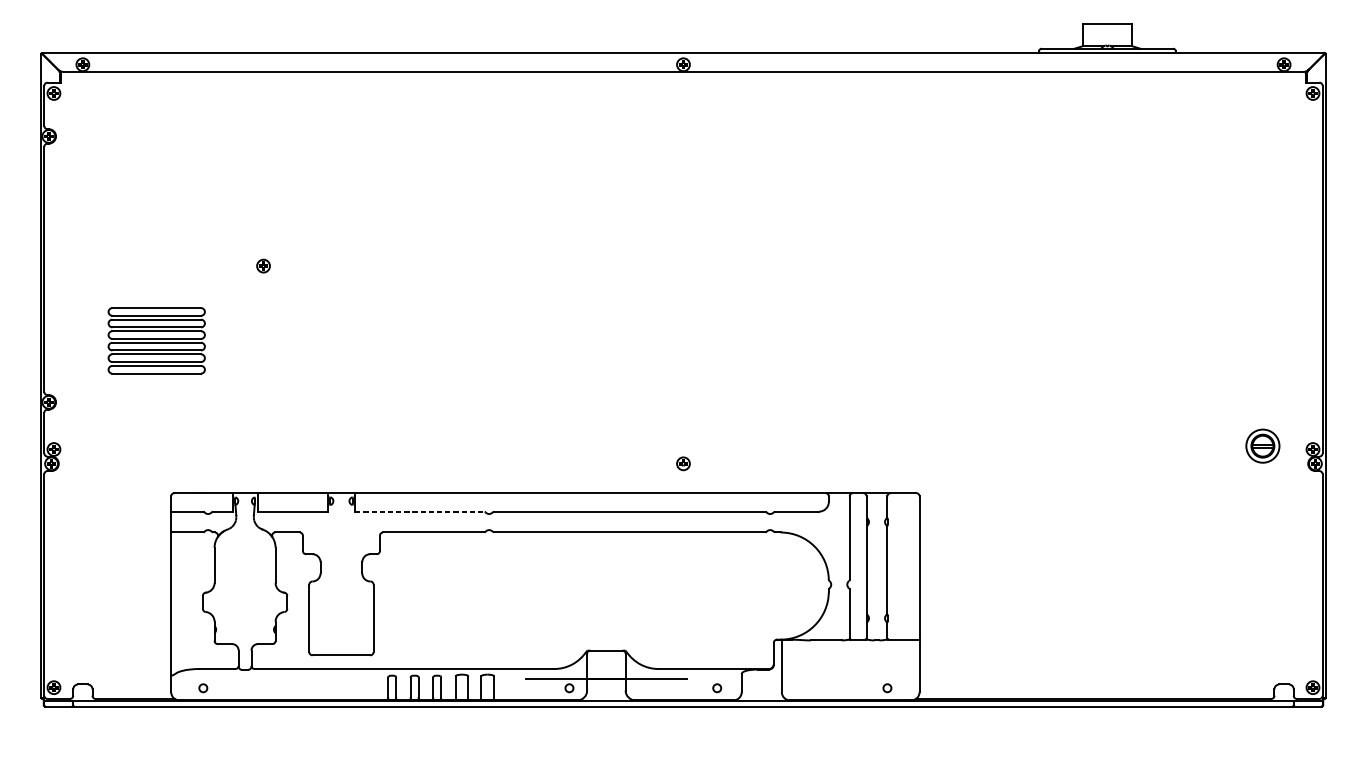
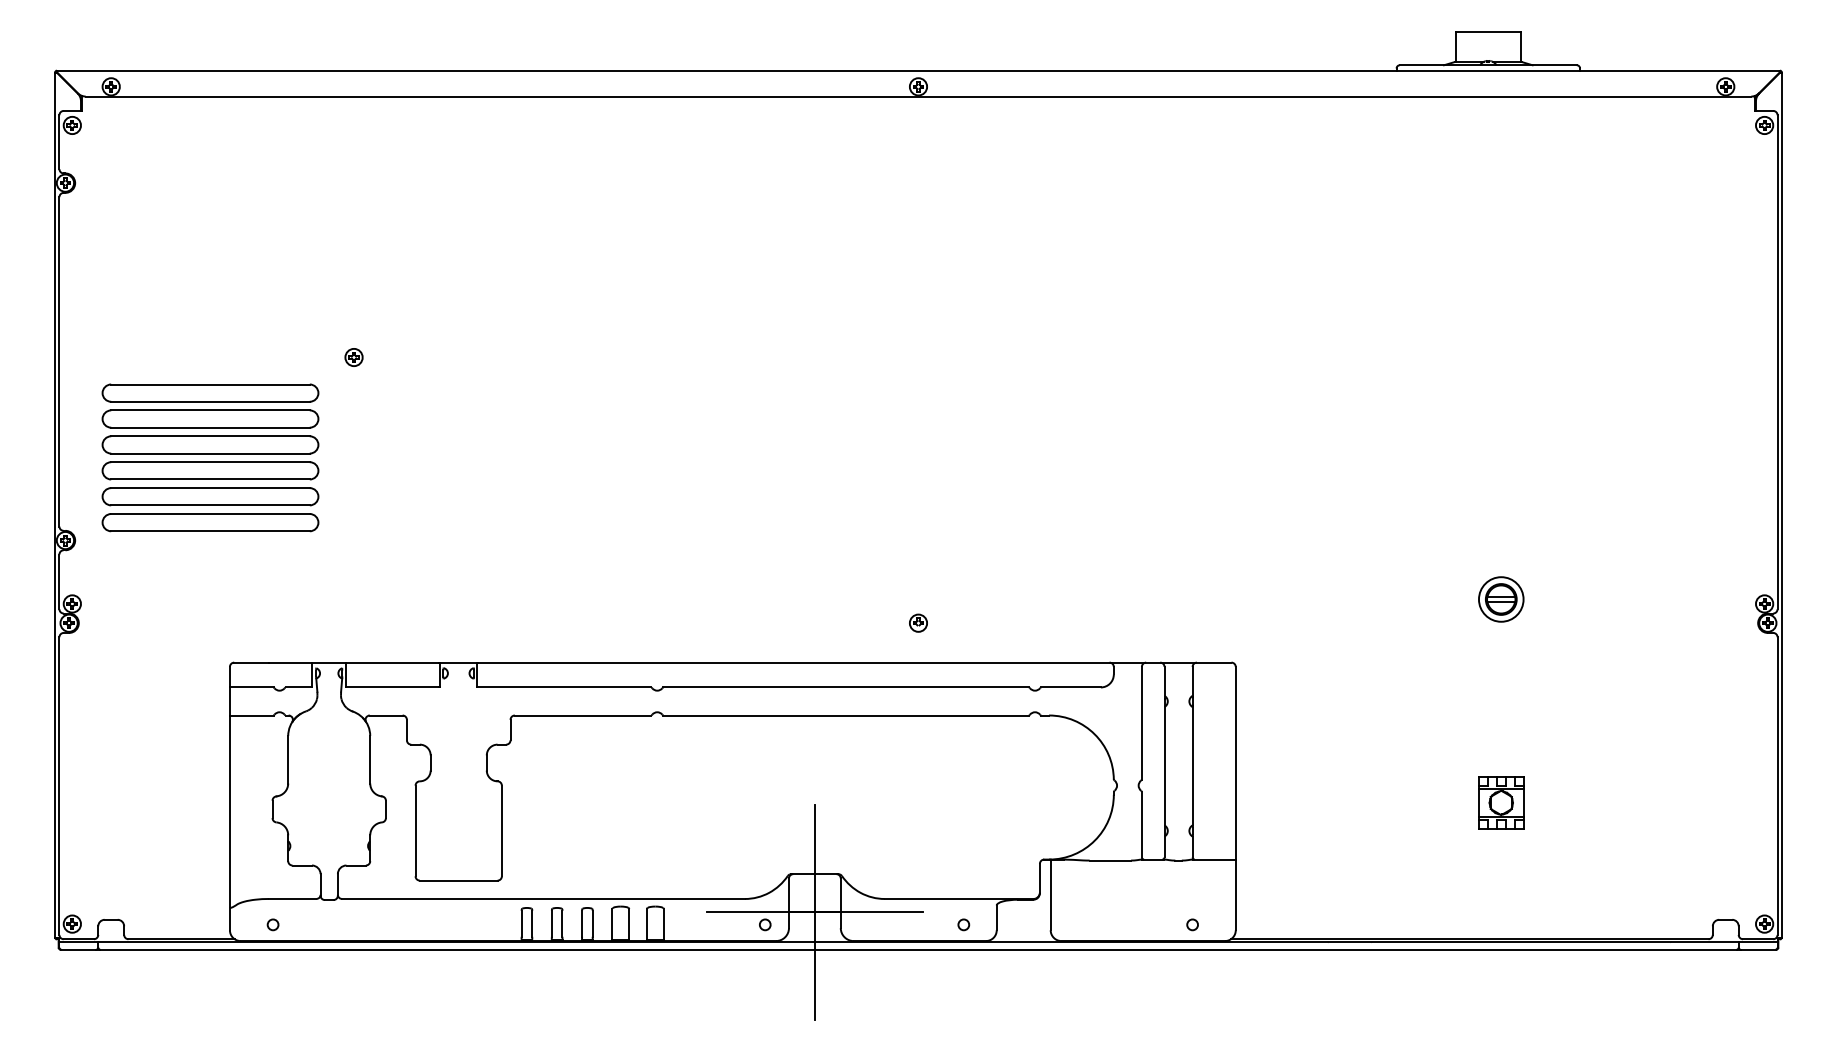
part: (156, 340) -> (210, 457), size x1.67
part: (1263, 446) -> (1501, 599), moved
line: (420, 511) -> (564, 687), dashed -> solid
part: (1117, 597) -> (1501, 802), added
line: (606, 679) -> (814, 912), added

